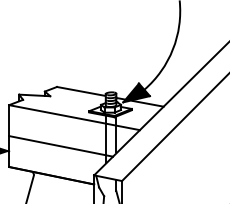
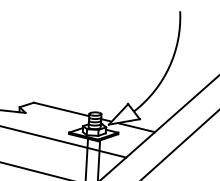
fill: (136, 92) -> (124, 114), removed

